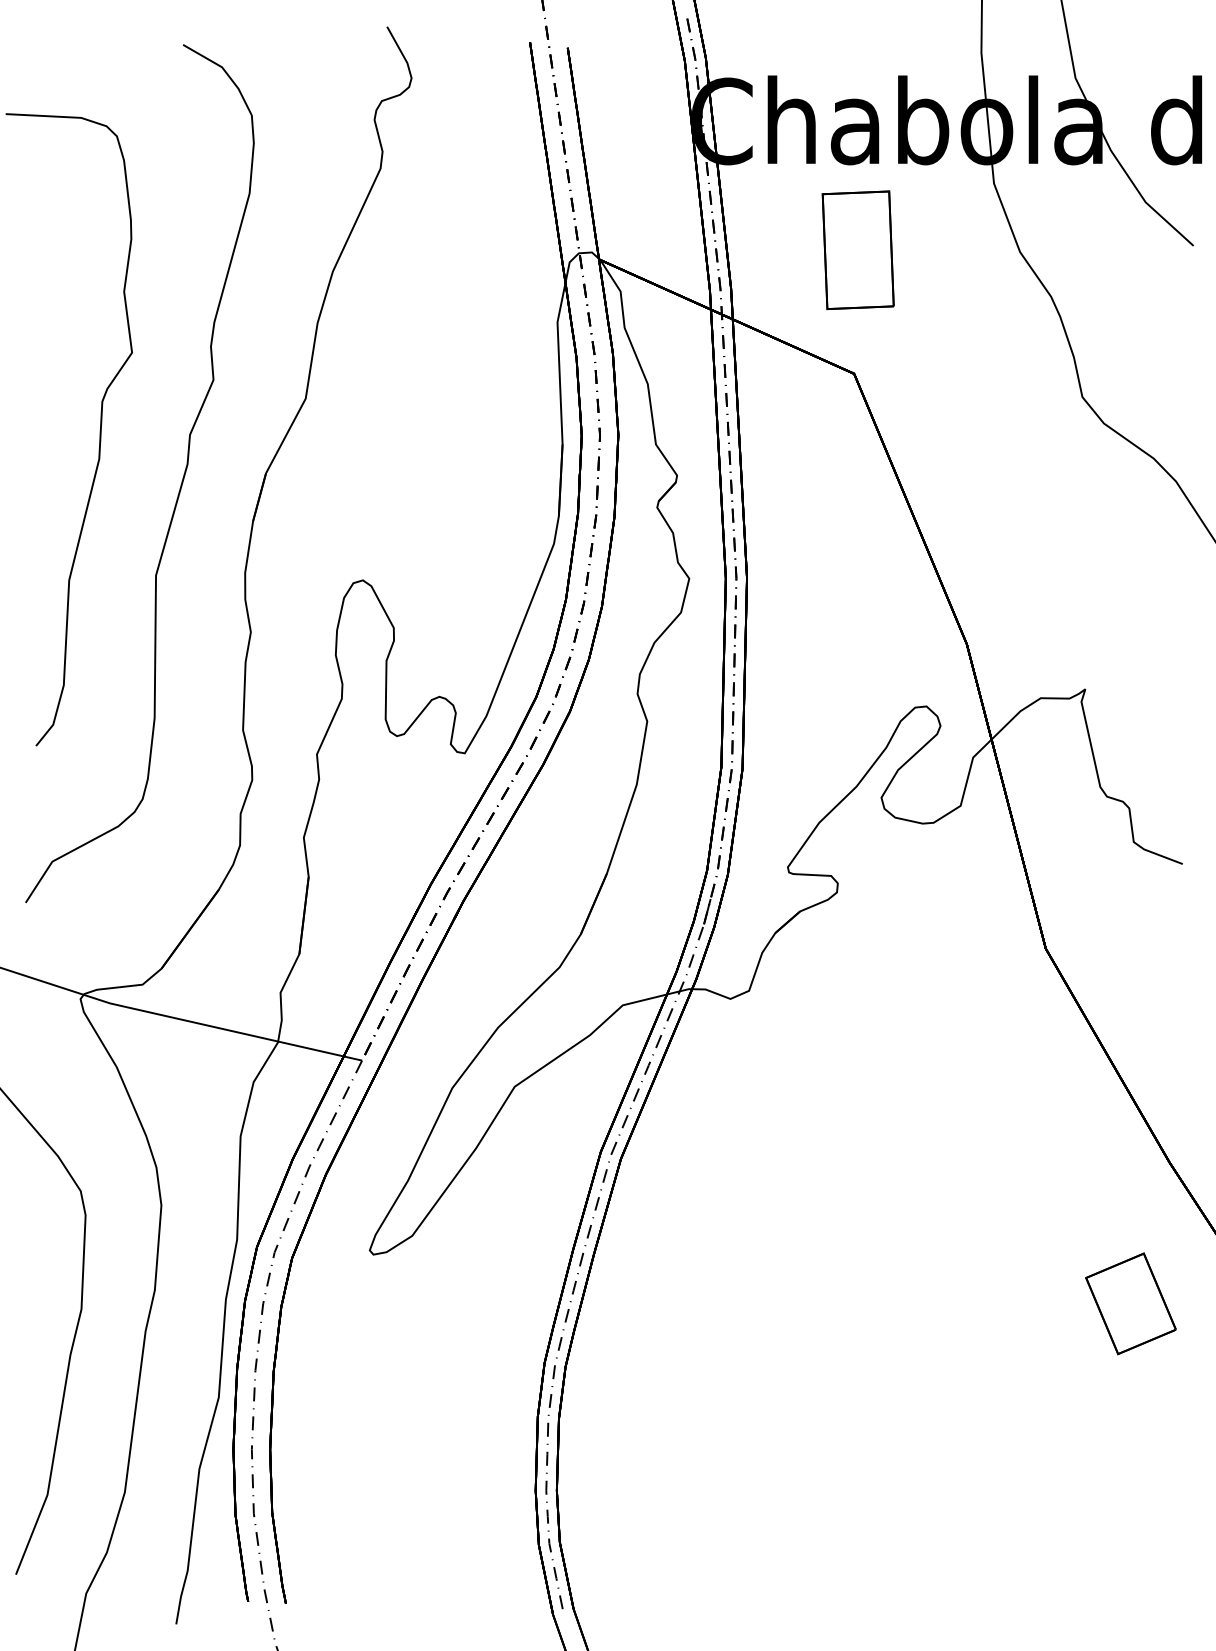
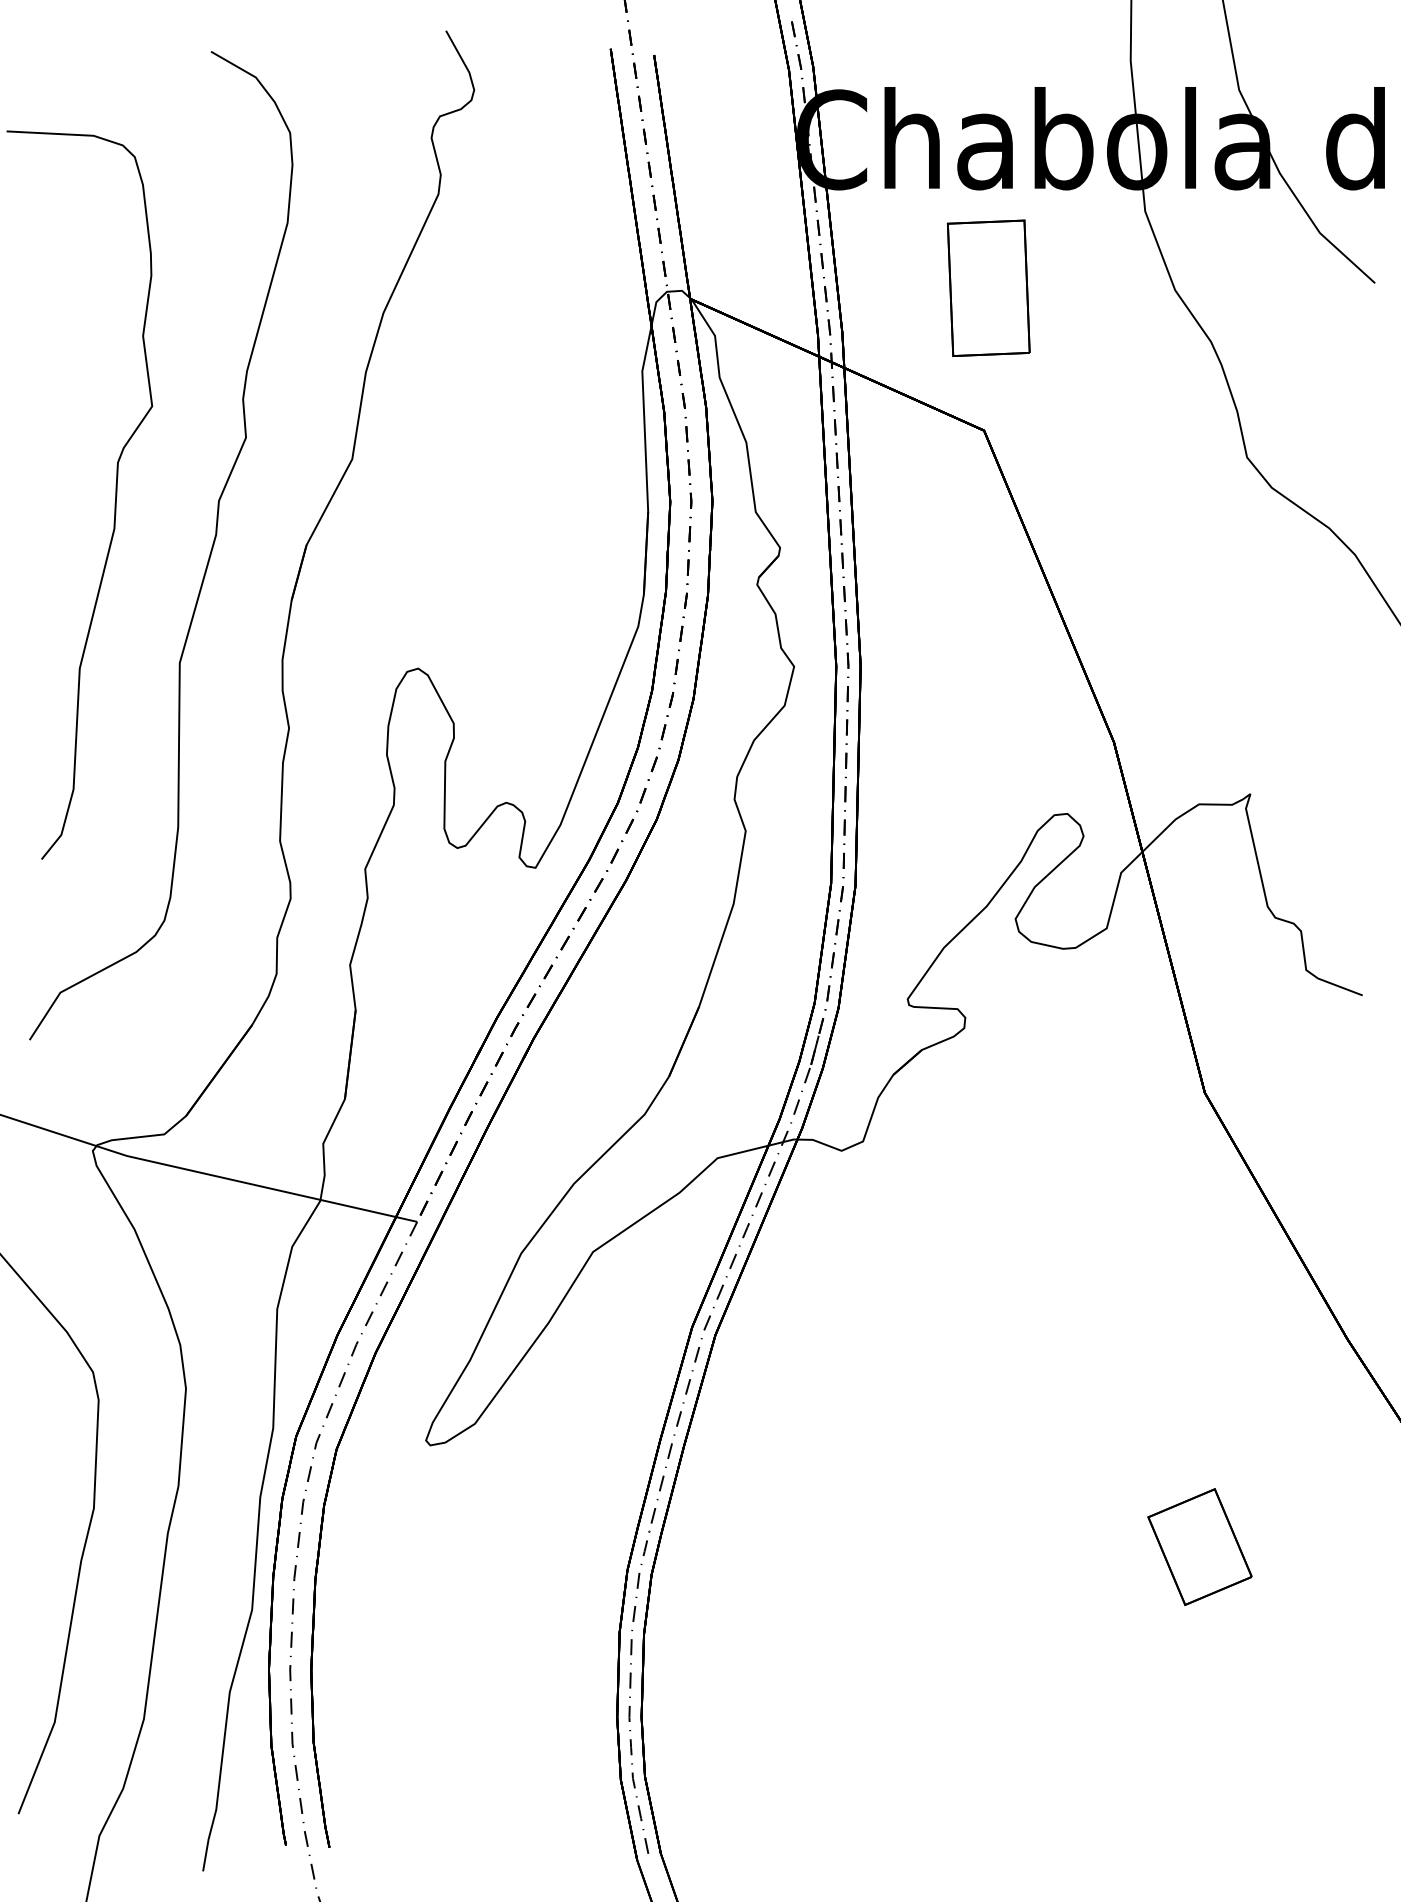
part: (1130, 1303) -> (1199, 1546), moved

